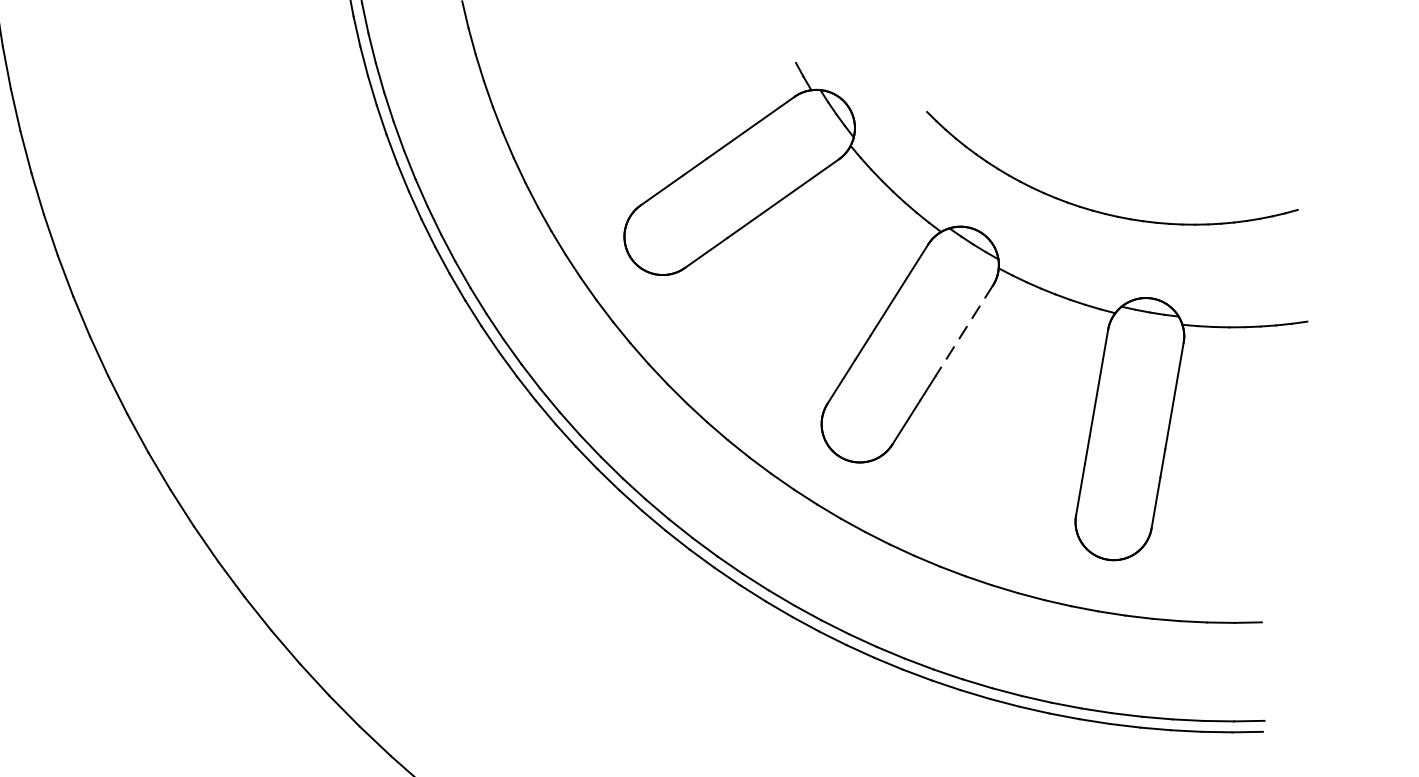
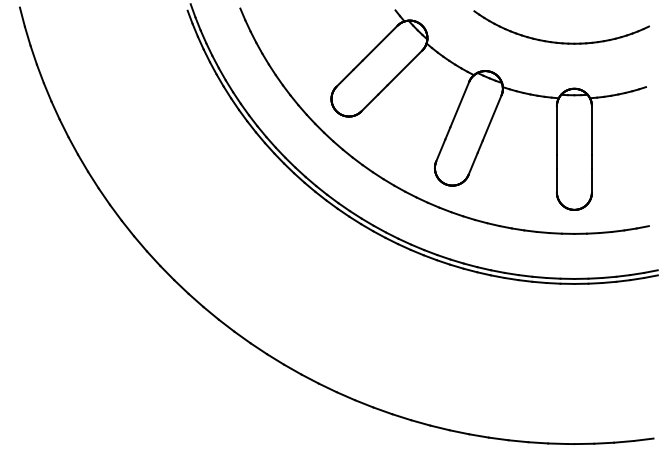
part: (1092, 207) -> (556, 41), moved
line: (964, 332) -> (492, 118), dashed -> solid

